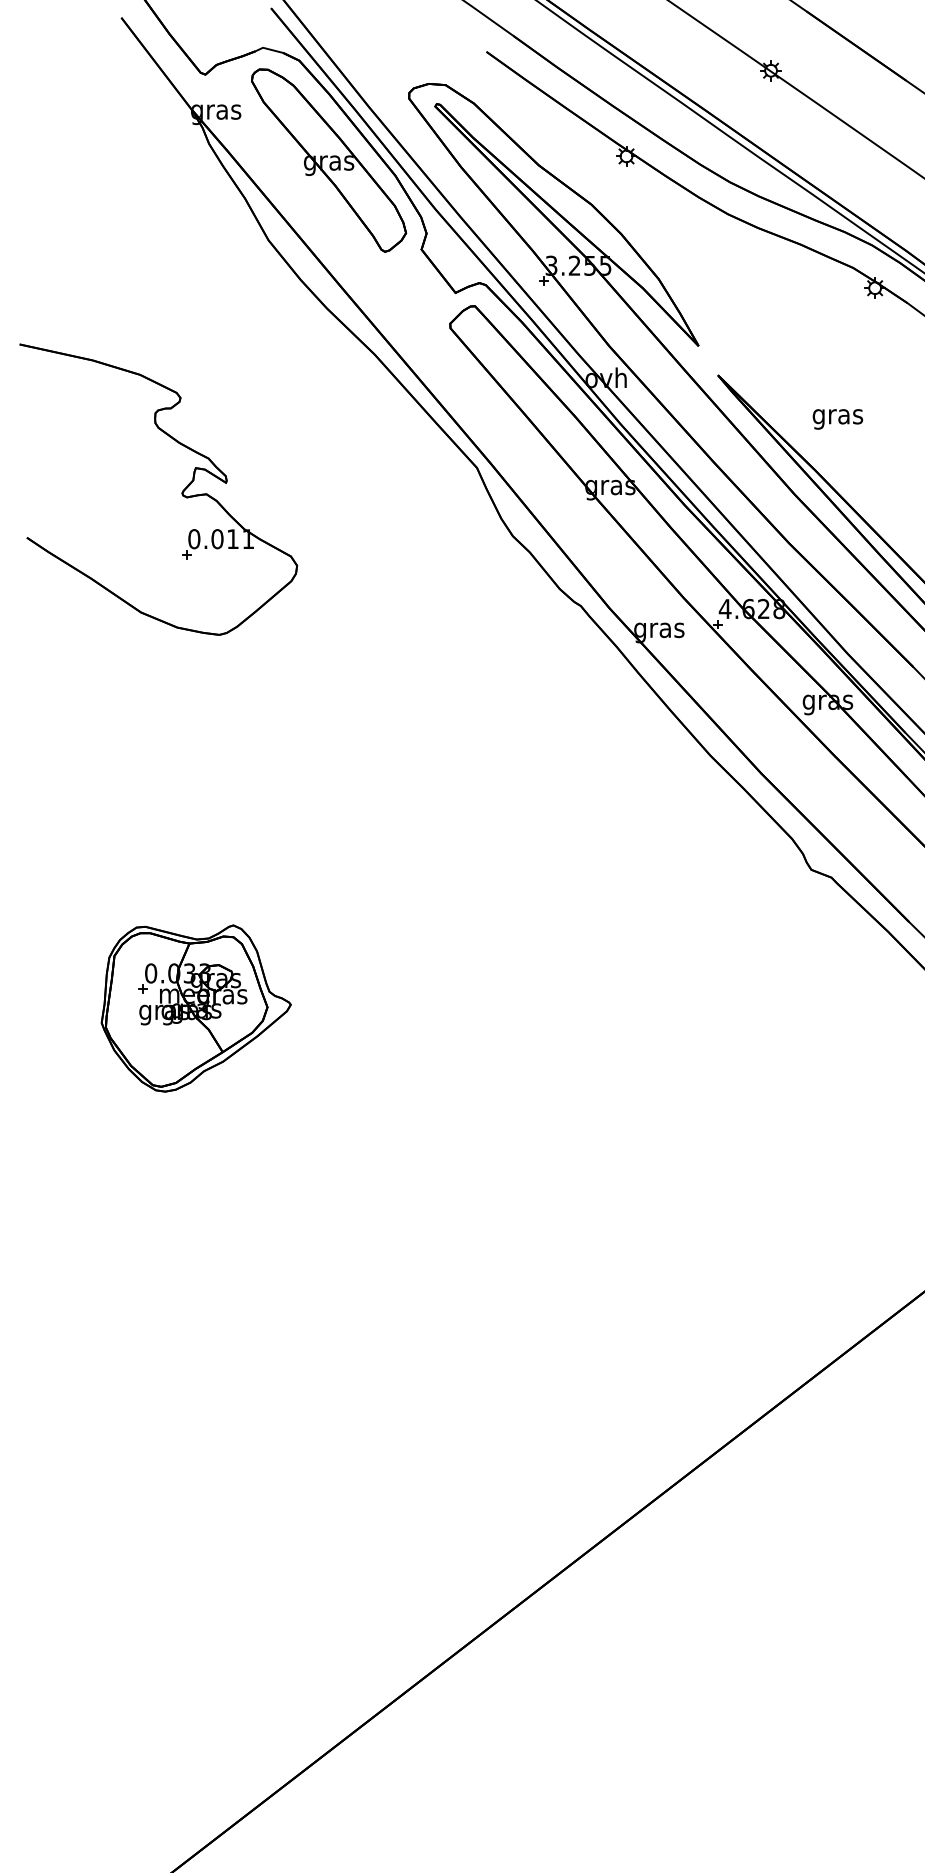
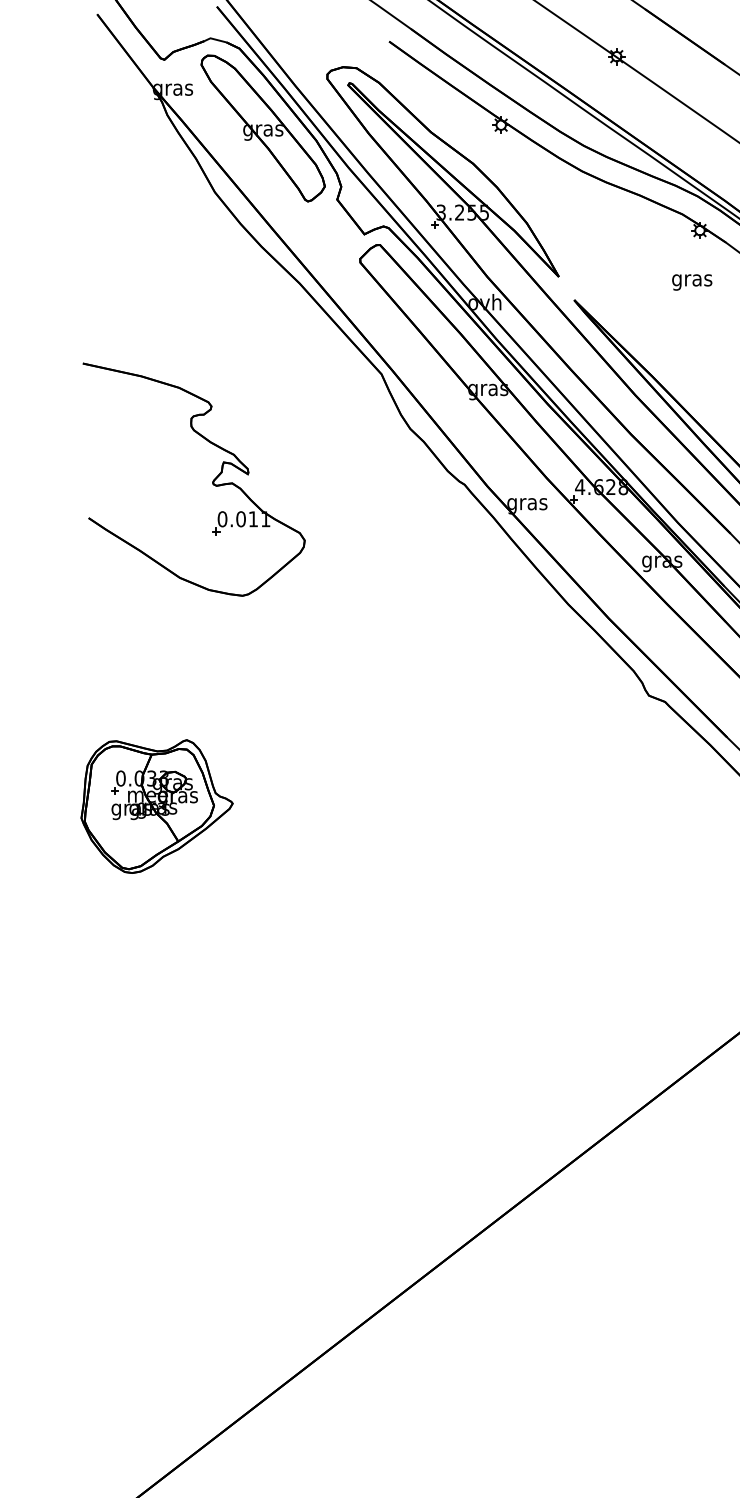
text: (838, 419) -> (692, 282), moved
part: (181, 491) -> (212, 481), moved

